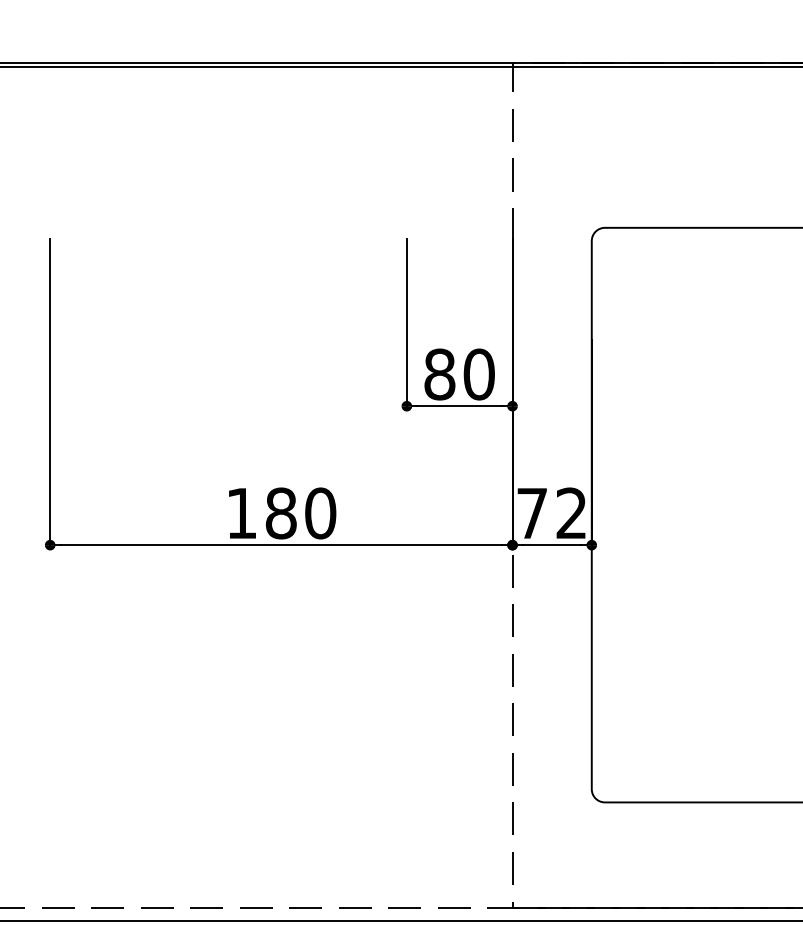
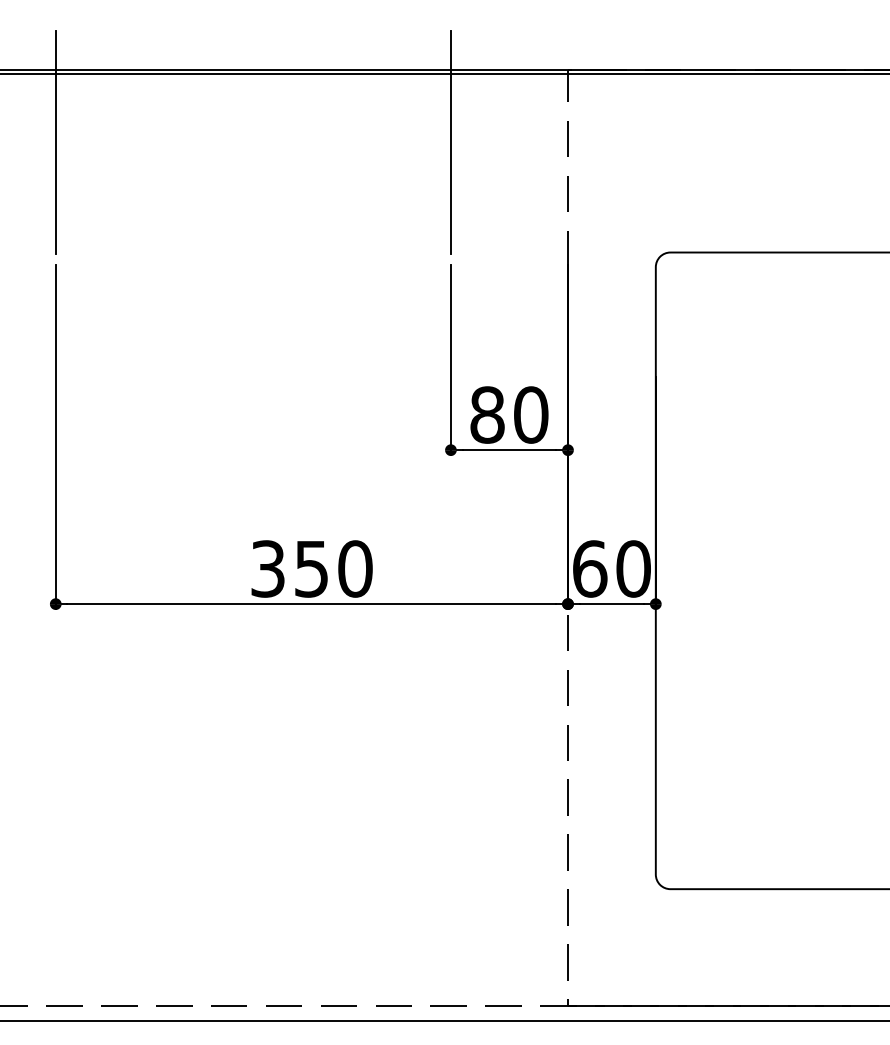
line: (50, 128) -> (56, 142), added
line: (406, 128) -> (450, 142), added
text: (261, 513) -> (289, 569), 180 -> 350
text: (552, 513) -> (612, 569), 72 -> 60

